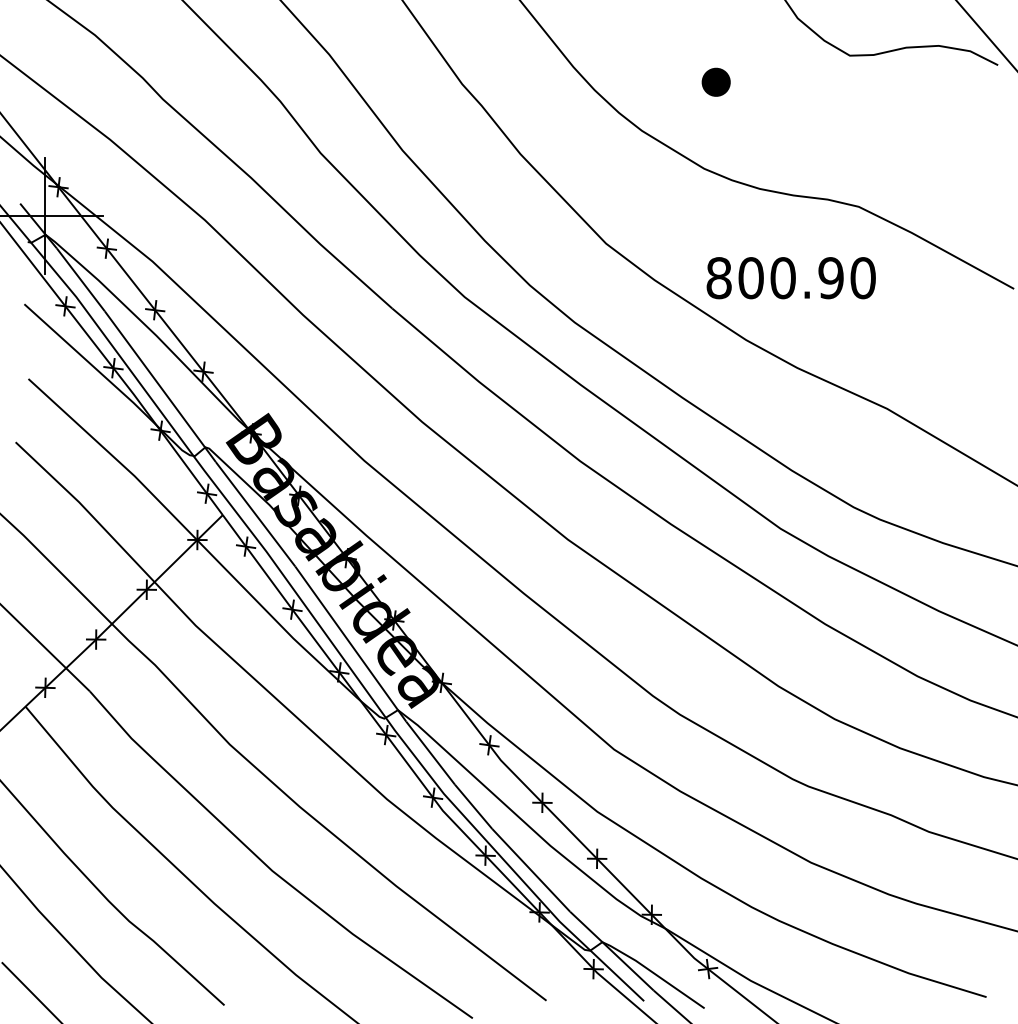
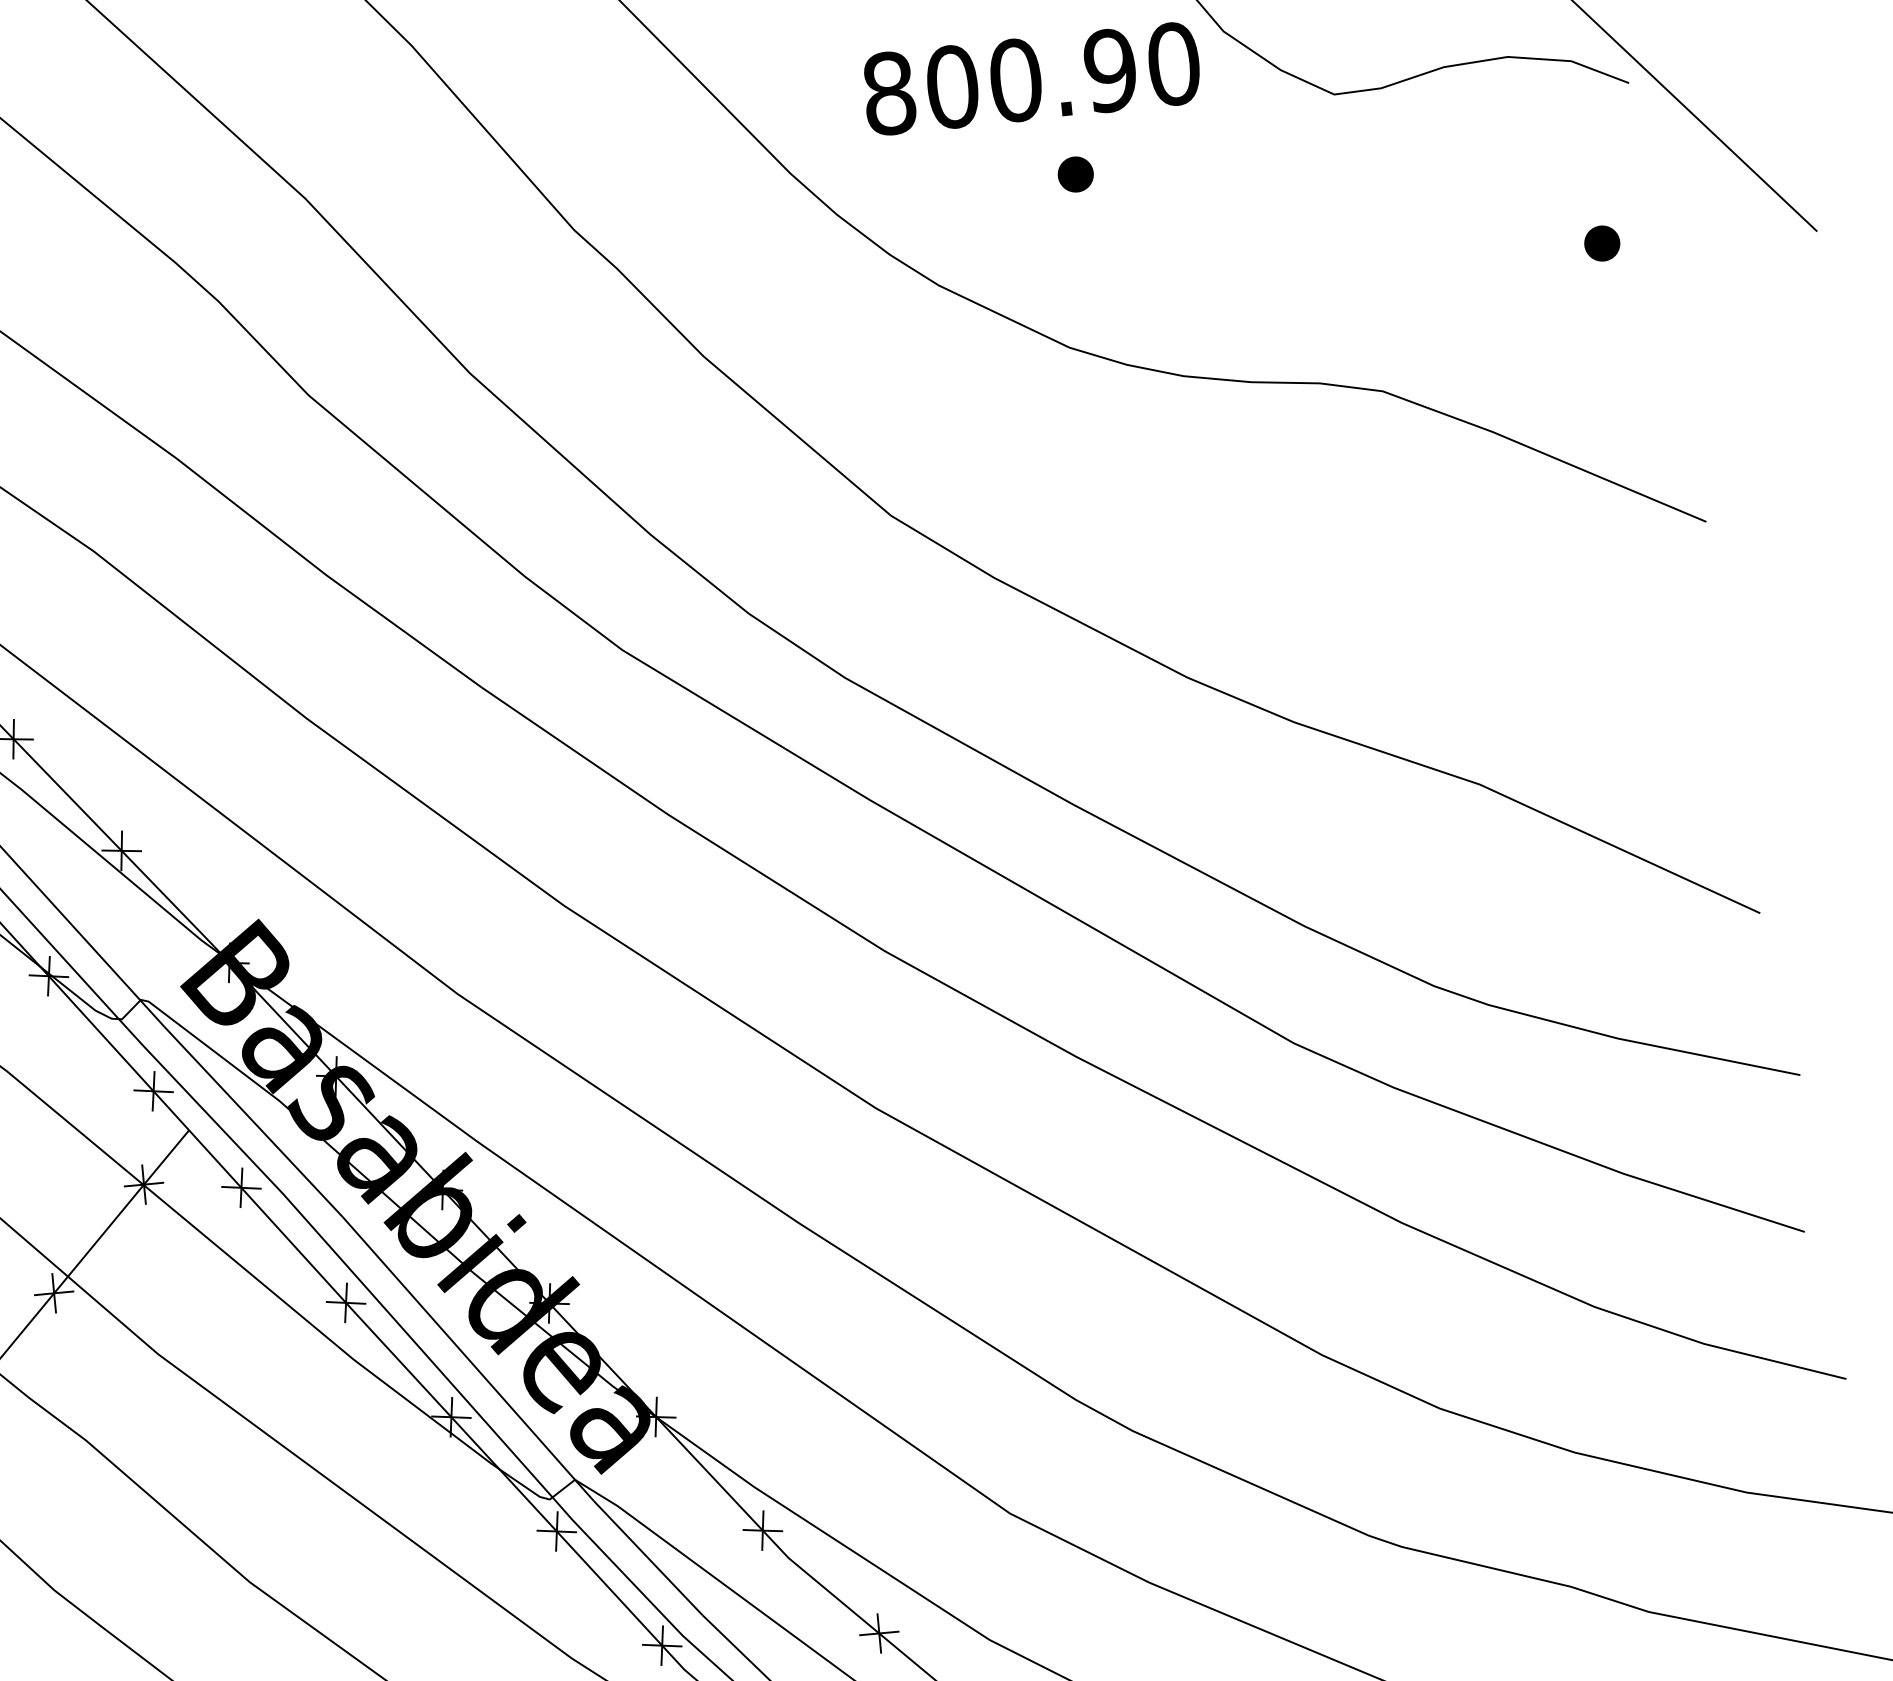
part: (716, 82) -> (1076, 174), size x0.62
part: (976, 144) -> (1602, 244), added
text: (790, 278) -> (1030, 79), moved

